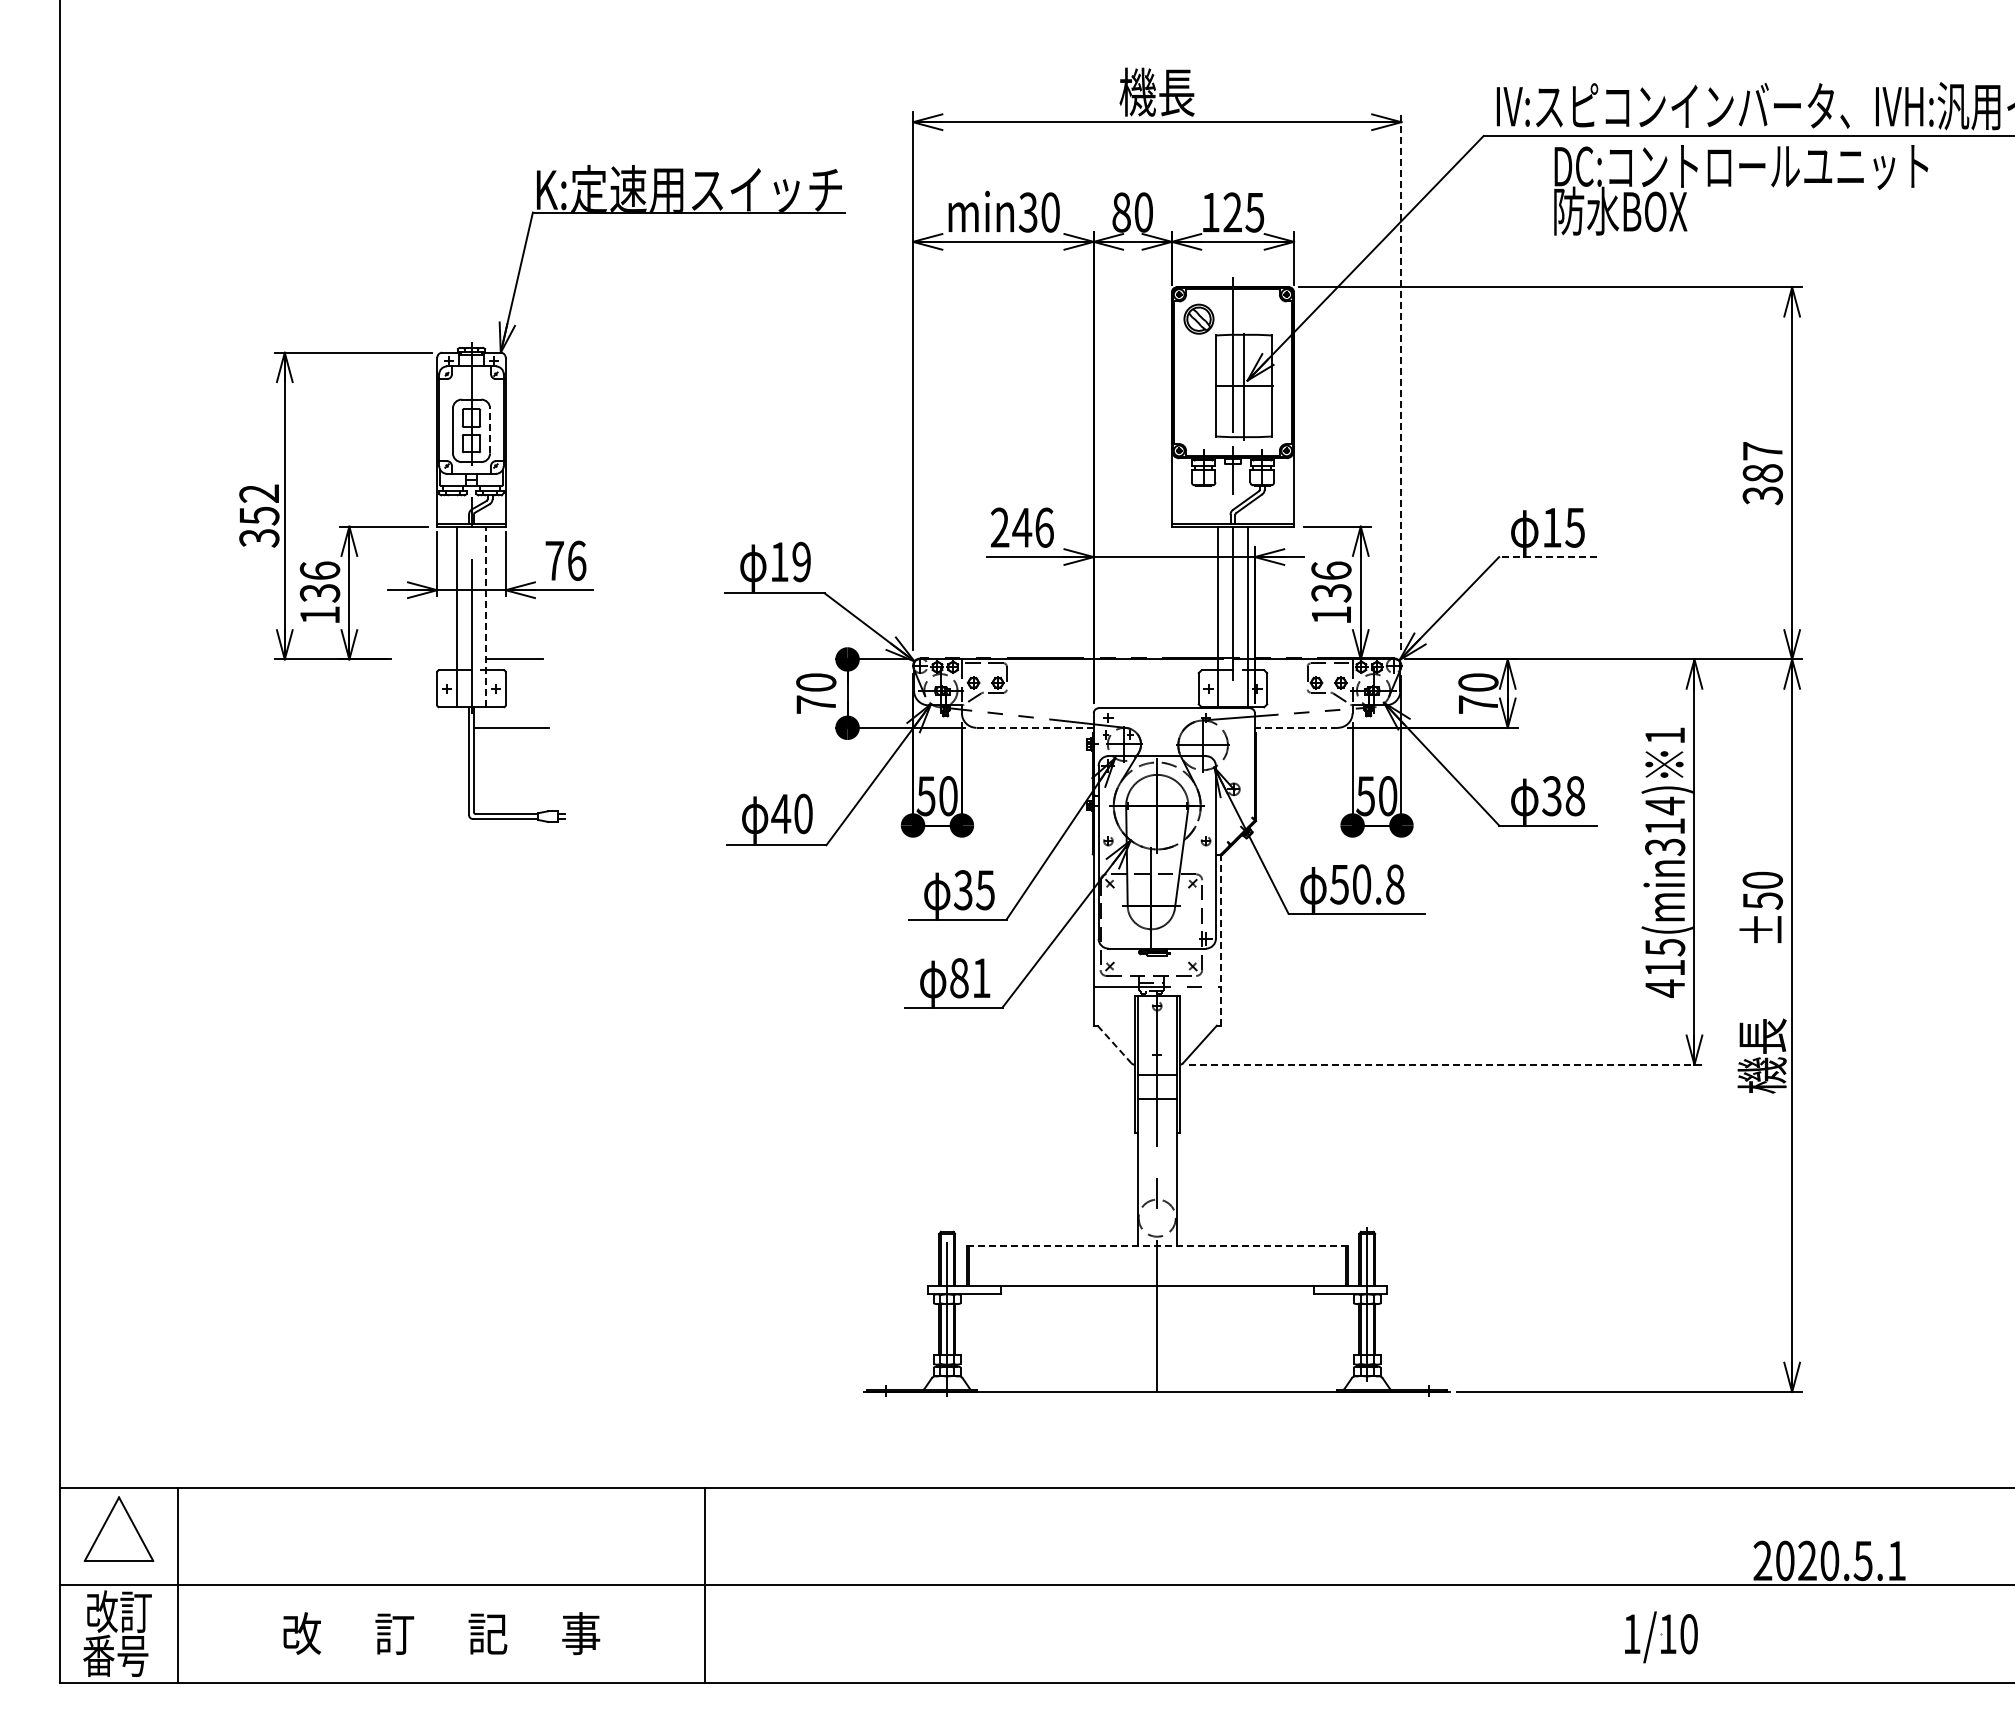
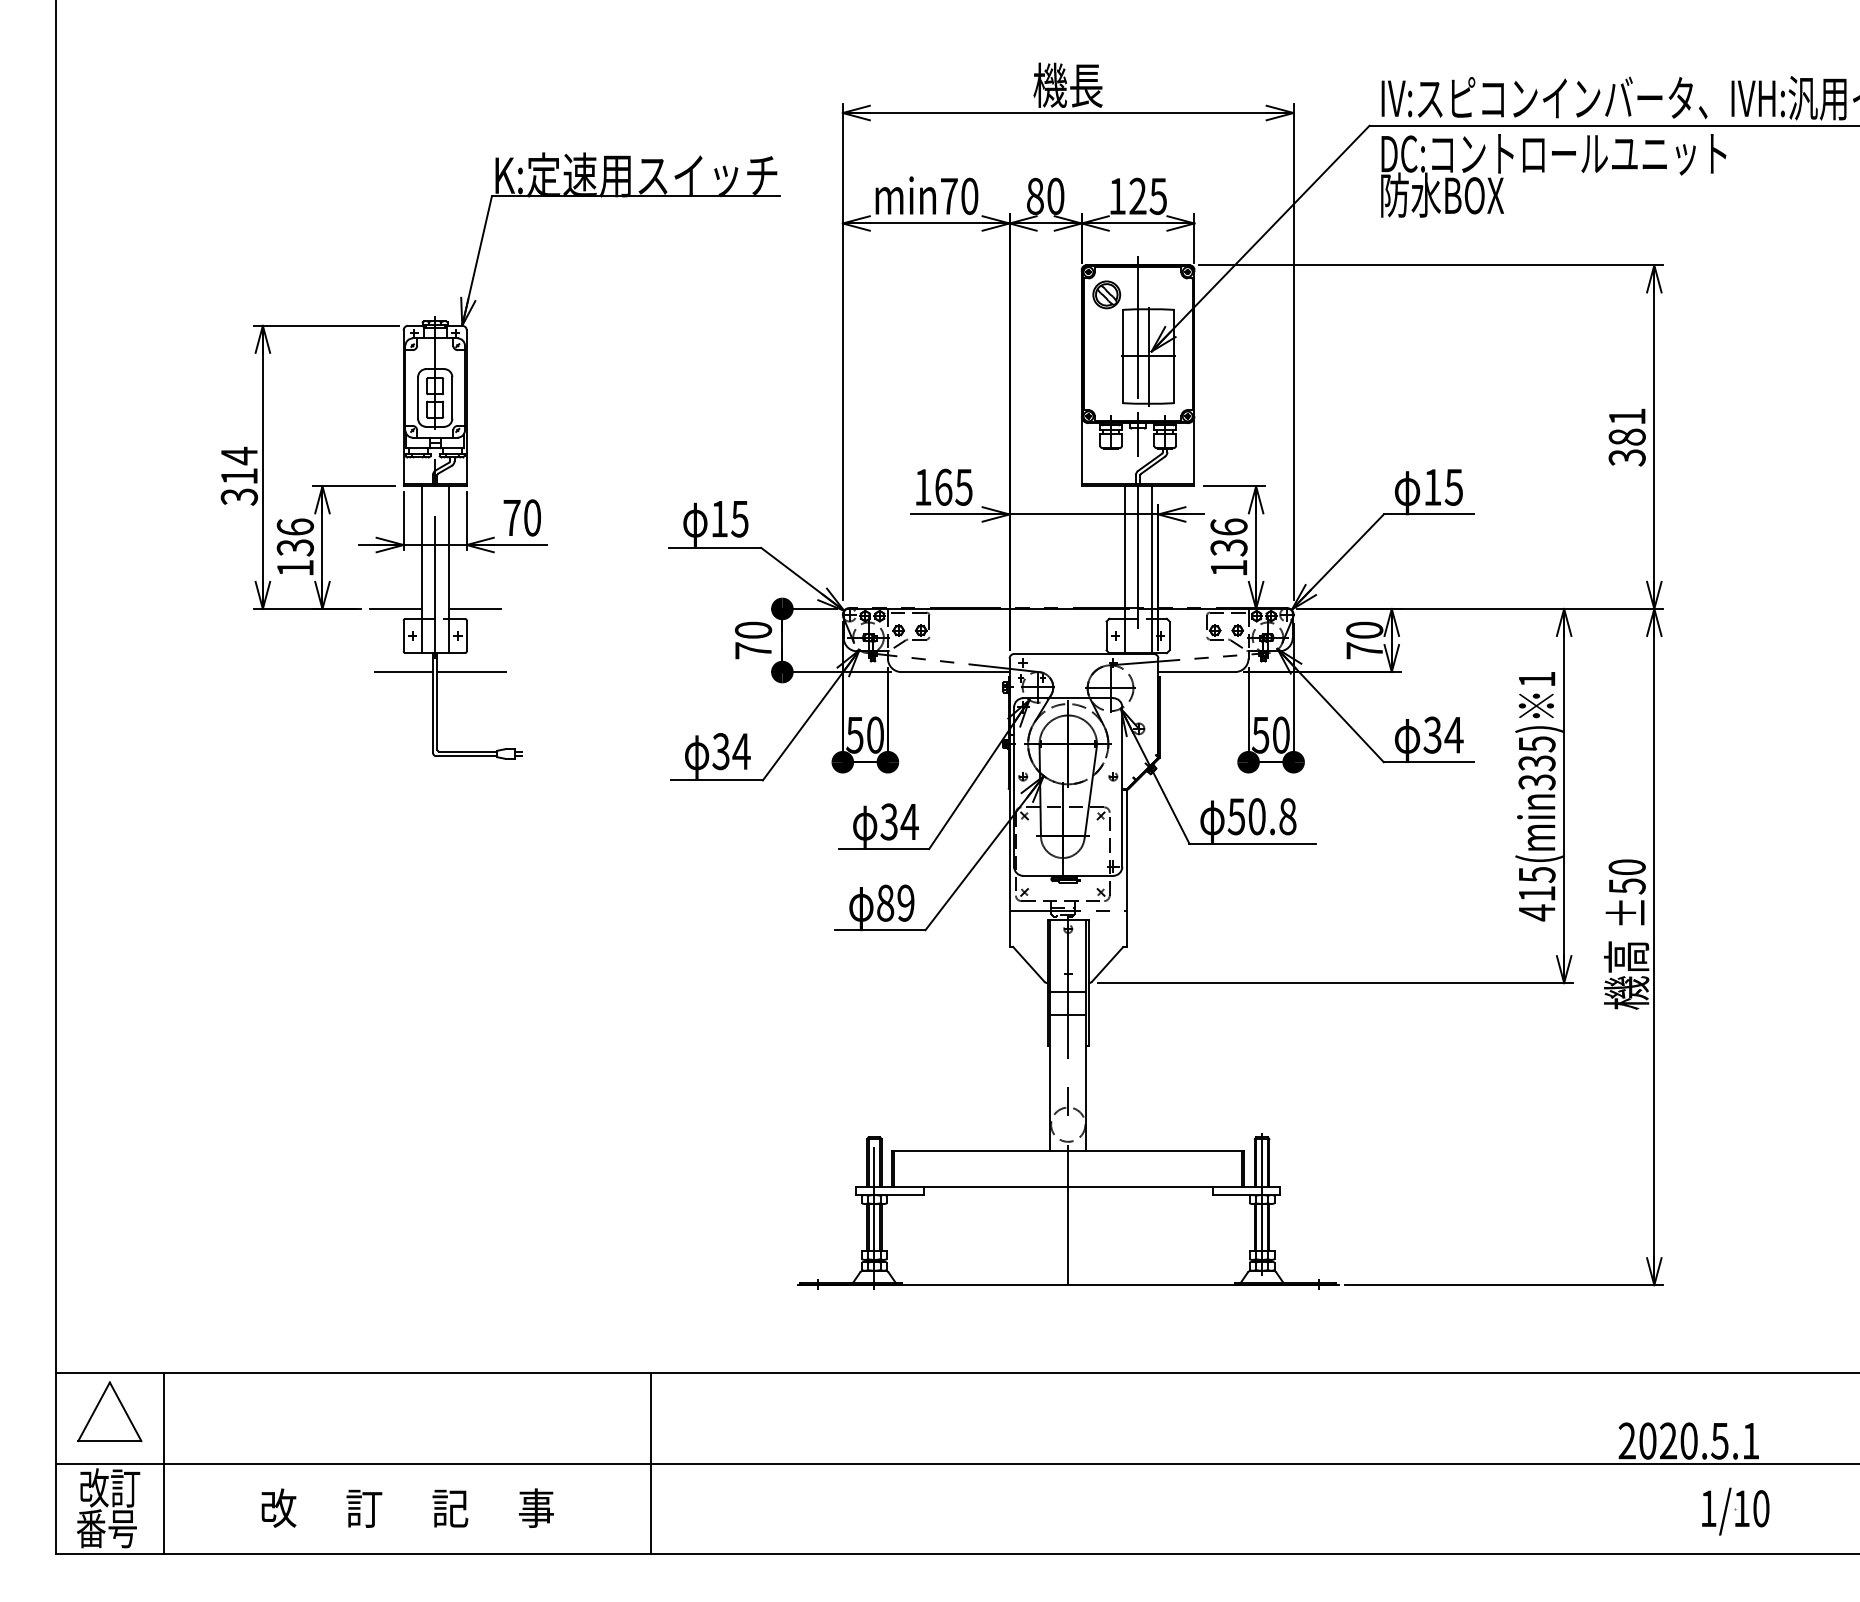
text: (1741, 190) -> (1554, 176), moved
text: (1027, 212) -> (948, 196), min30 -> min70
line: (1401, 381) -> (1293, 352), dashed -> solid
line: (490, 430) -> (452, 397), dashed -> solid
text: (1762, 451) -> (1626, 416), 387 -> 381
text: (259, 504) -> (239, 465), 352 -> 314
text: (1021, 527) -> (942, 487), 246 -> 165
line: (1547, 557) -> (1428, 514), dashed -> solid
text: (577, 560) -> (533, 517), 76 -> 70
text: (801, 561) -> (739, 518), 19 -> 15
line: (486, 616) -> (449, 569), dashed -> solid
line: (428, 659) -> (395, 608), added
line: (437, 727) -> (403, 671), added
line: (1035, 727) -> (955, 671), dashed -> solid
line: (1296, 727) -> (1196, 671), dashed -> solid
text: (1574, 796) -> (1453, 735), 38 -> 34
text: (792, 813) -> (731, 751), 40 -> 34
text: (1665, 815) -> (1537, 752), 415(min314) -> 415(min335)
text: (985, 890) -> (909, 822), 35 -> 34
text: (1760, 906) -> (1625, 891), moved
line: (1220, 939) -> (1126, 867), dashed -> solid
text: (981, 978) -> (905, 903), 81 -> 89
text: (1761, 1035) -> (1626, 956), 機長 -> 機高
line: (1114, 1044) -> (1028, 964), dashed -> solid
line: (1447, 1064) -> (1336, 982), dashed -> solid
line: (1157, 1246) -> (1068, 1150), dashed -> solid
part: (1661, 1637) -> (1735, 1511), moved

